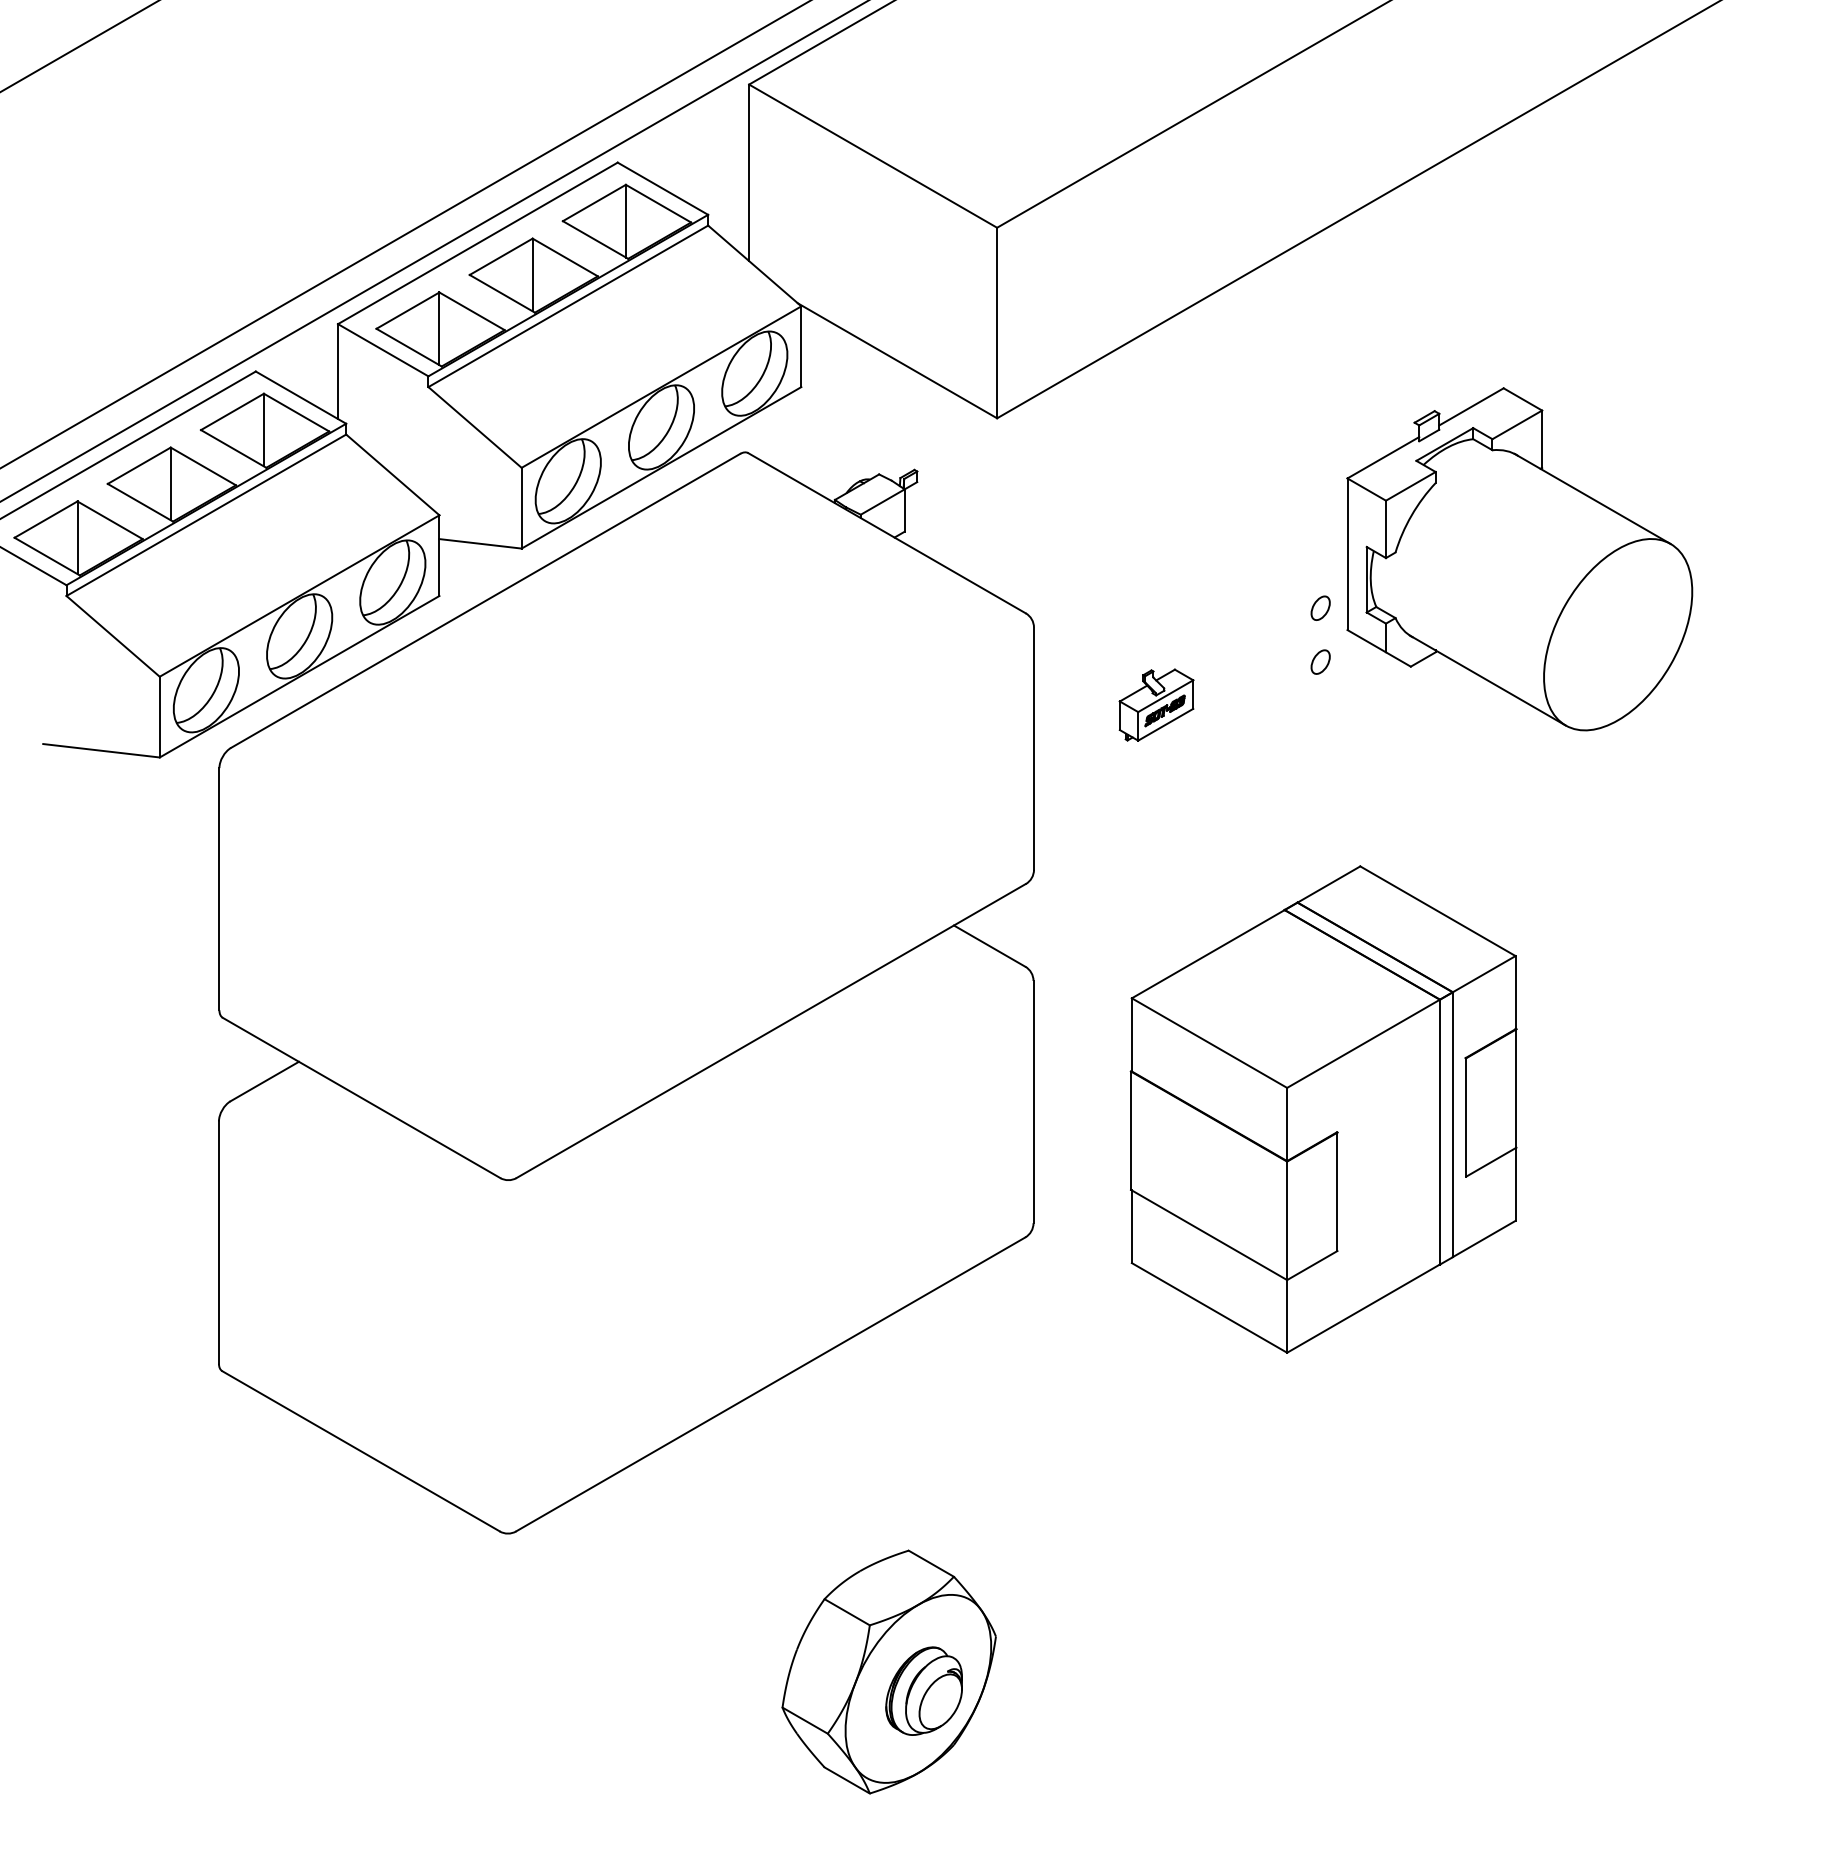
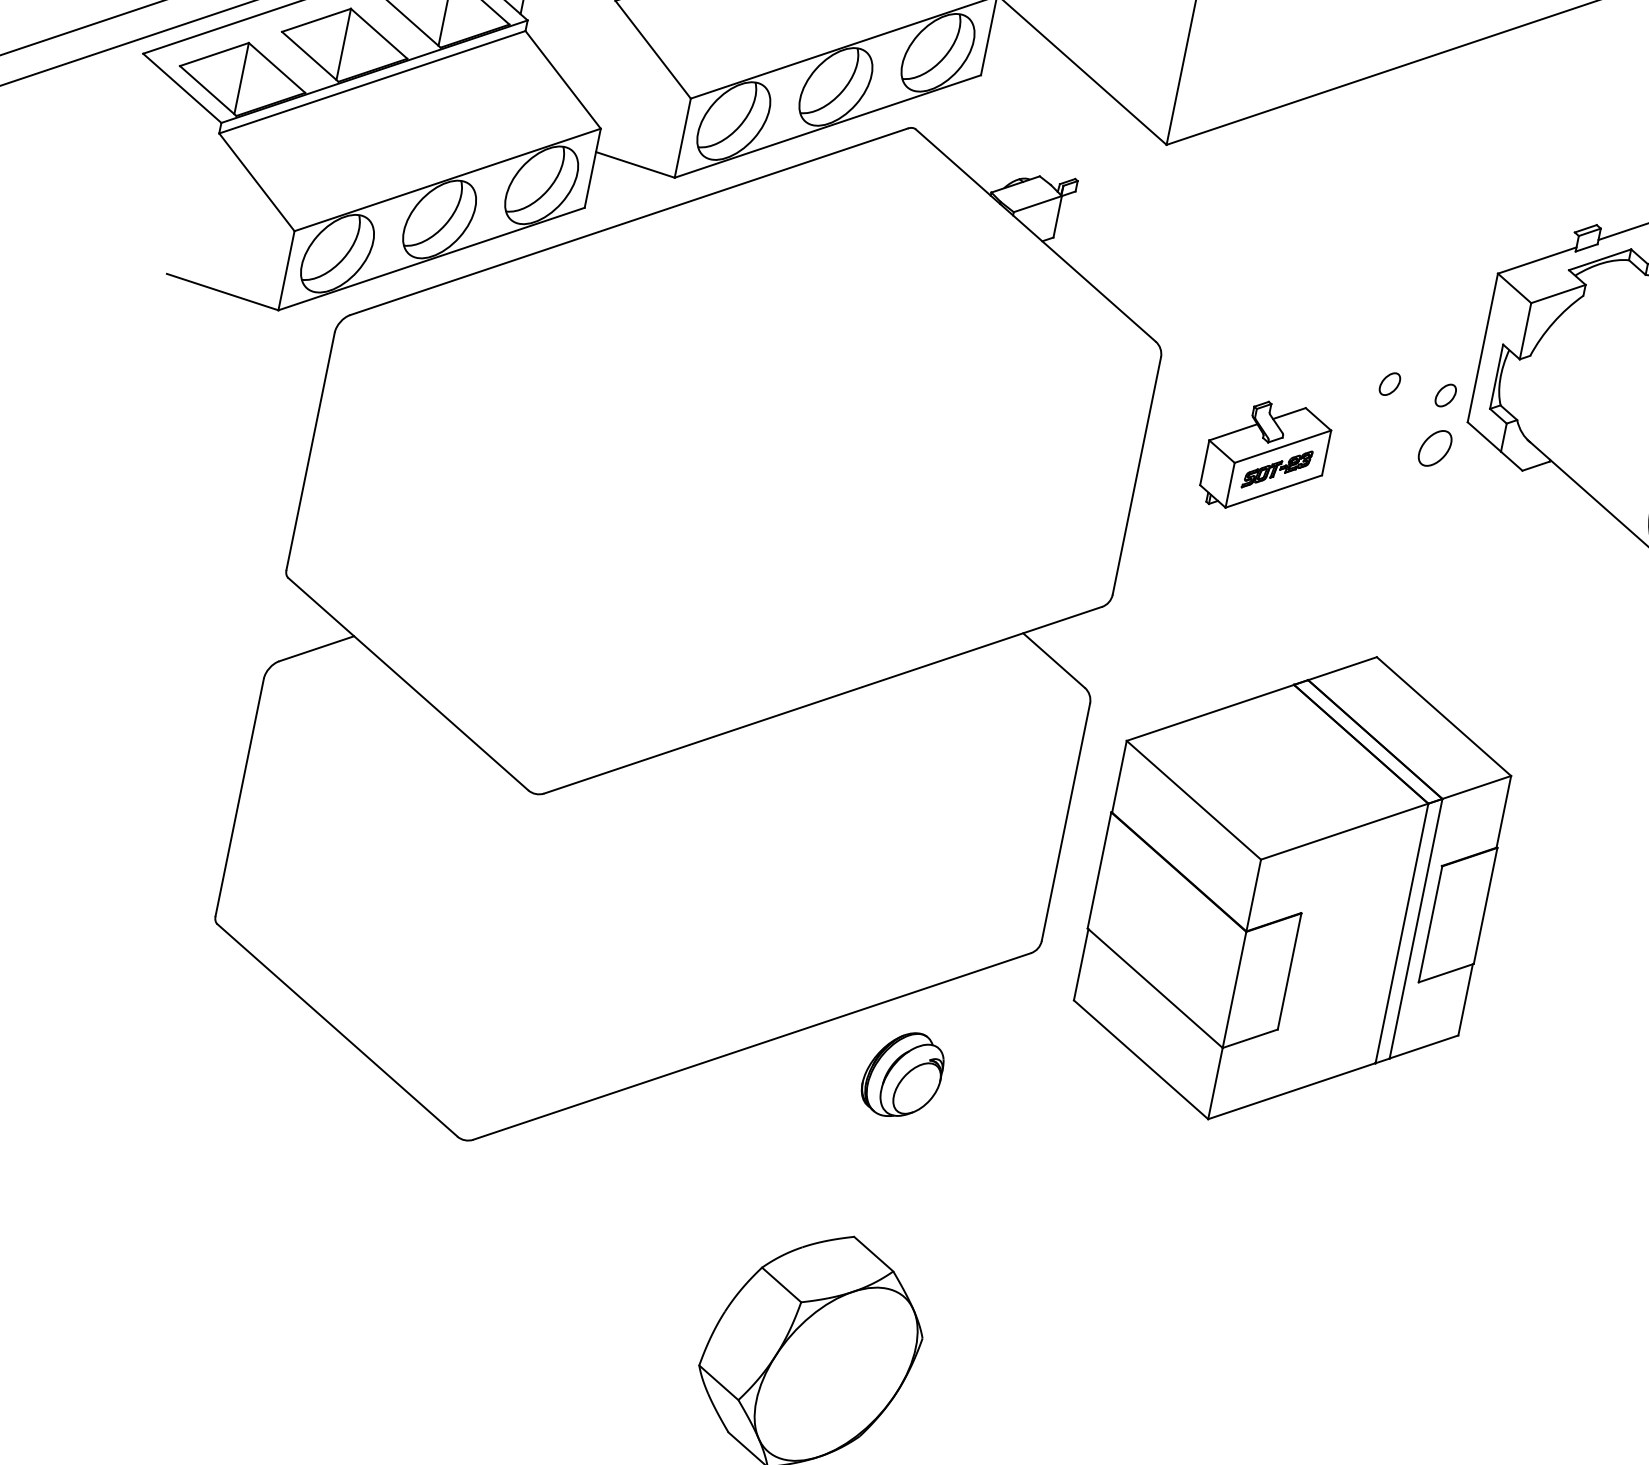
part: (1263, 607) -> (1389, 383), added
part: (1320, 661) -> (1435, 447), size x1.6
part: (1156, 704) -> (1265, 457), size x1.6
part: (1323, 1109) -> (1292, 888), moved
part: (923, 1690) -> (902, 1074), moved

